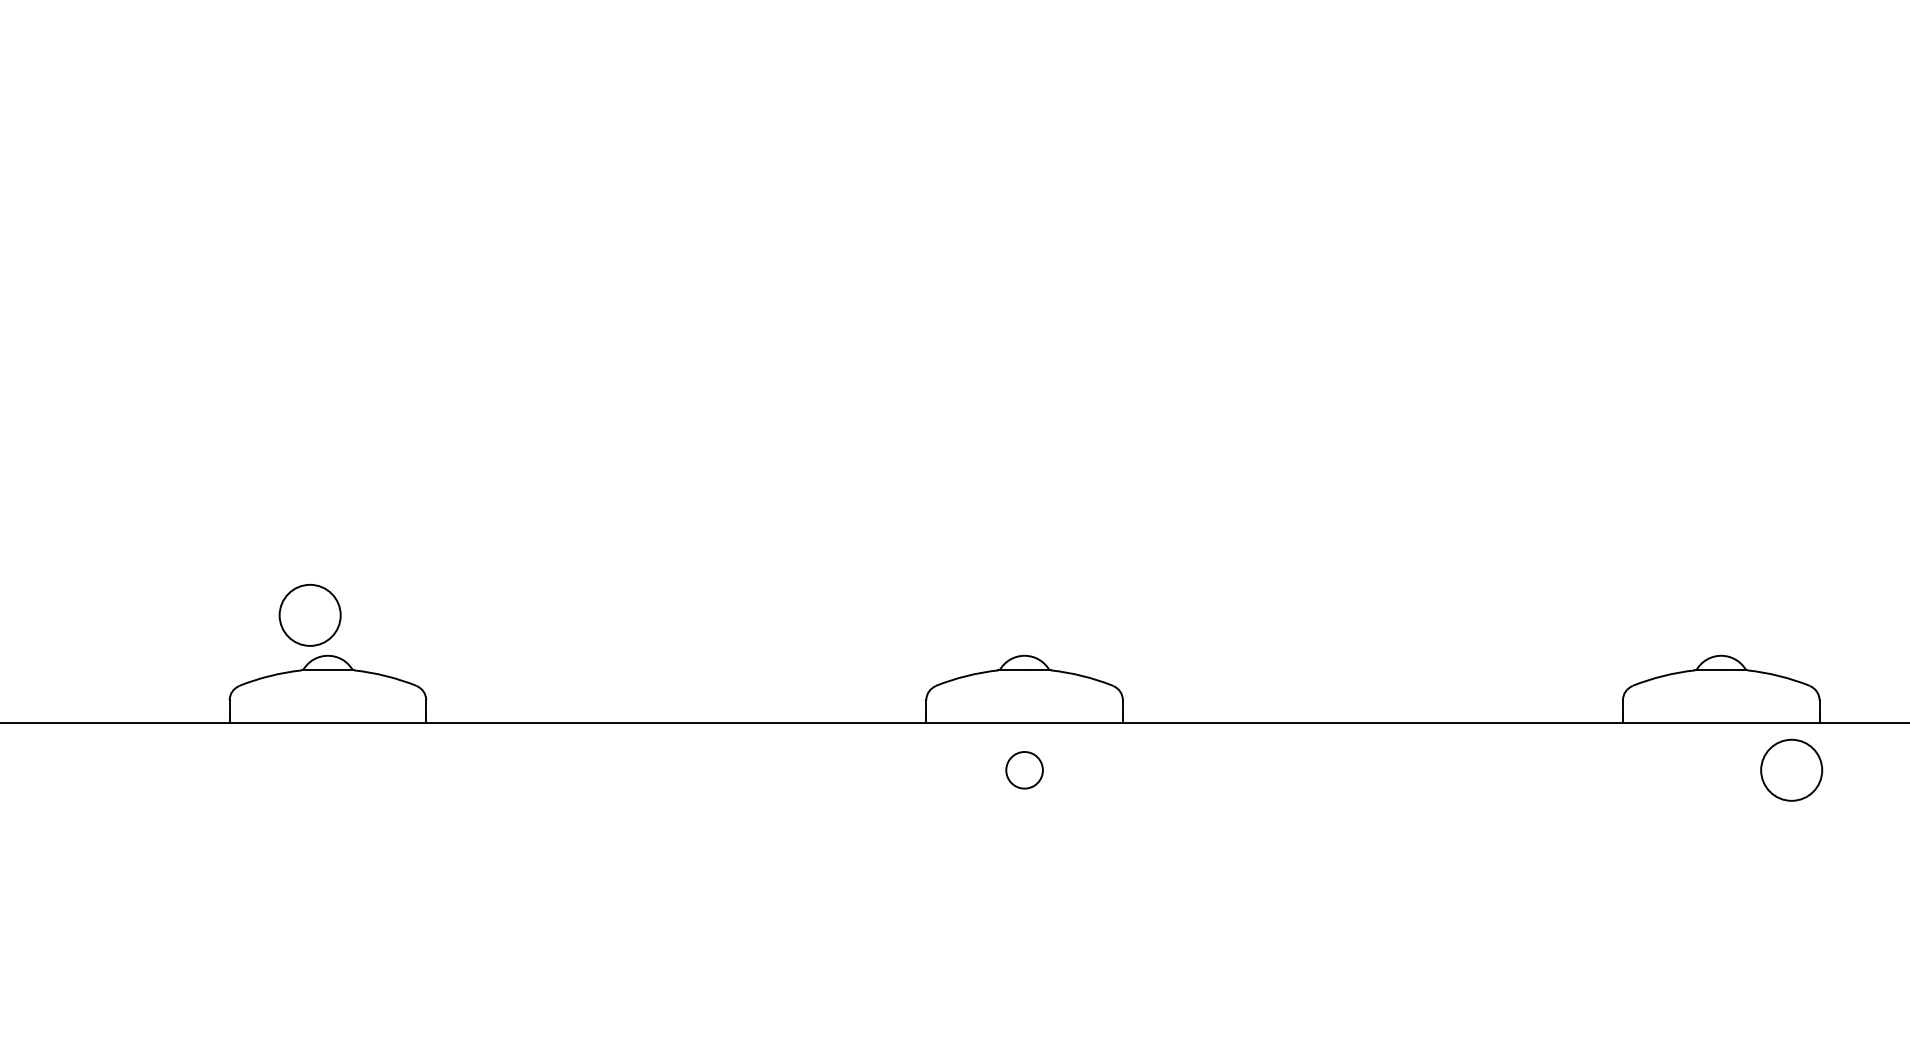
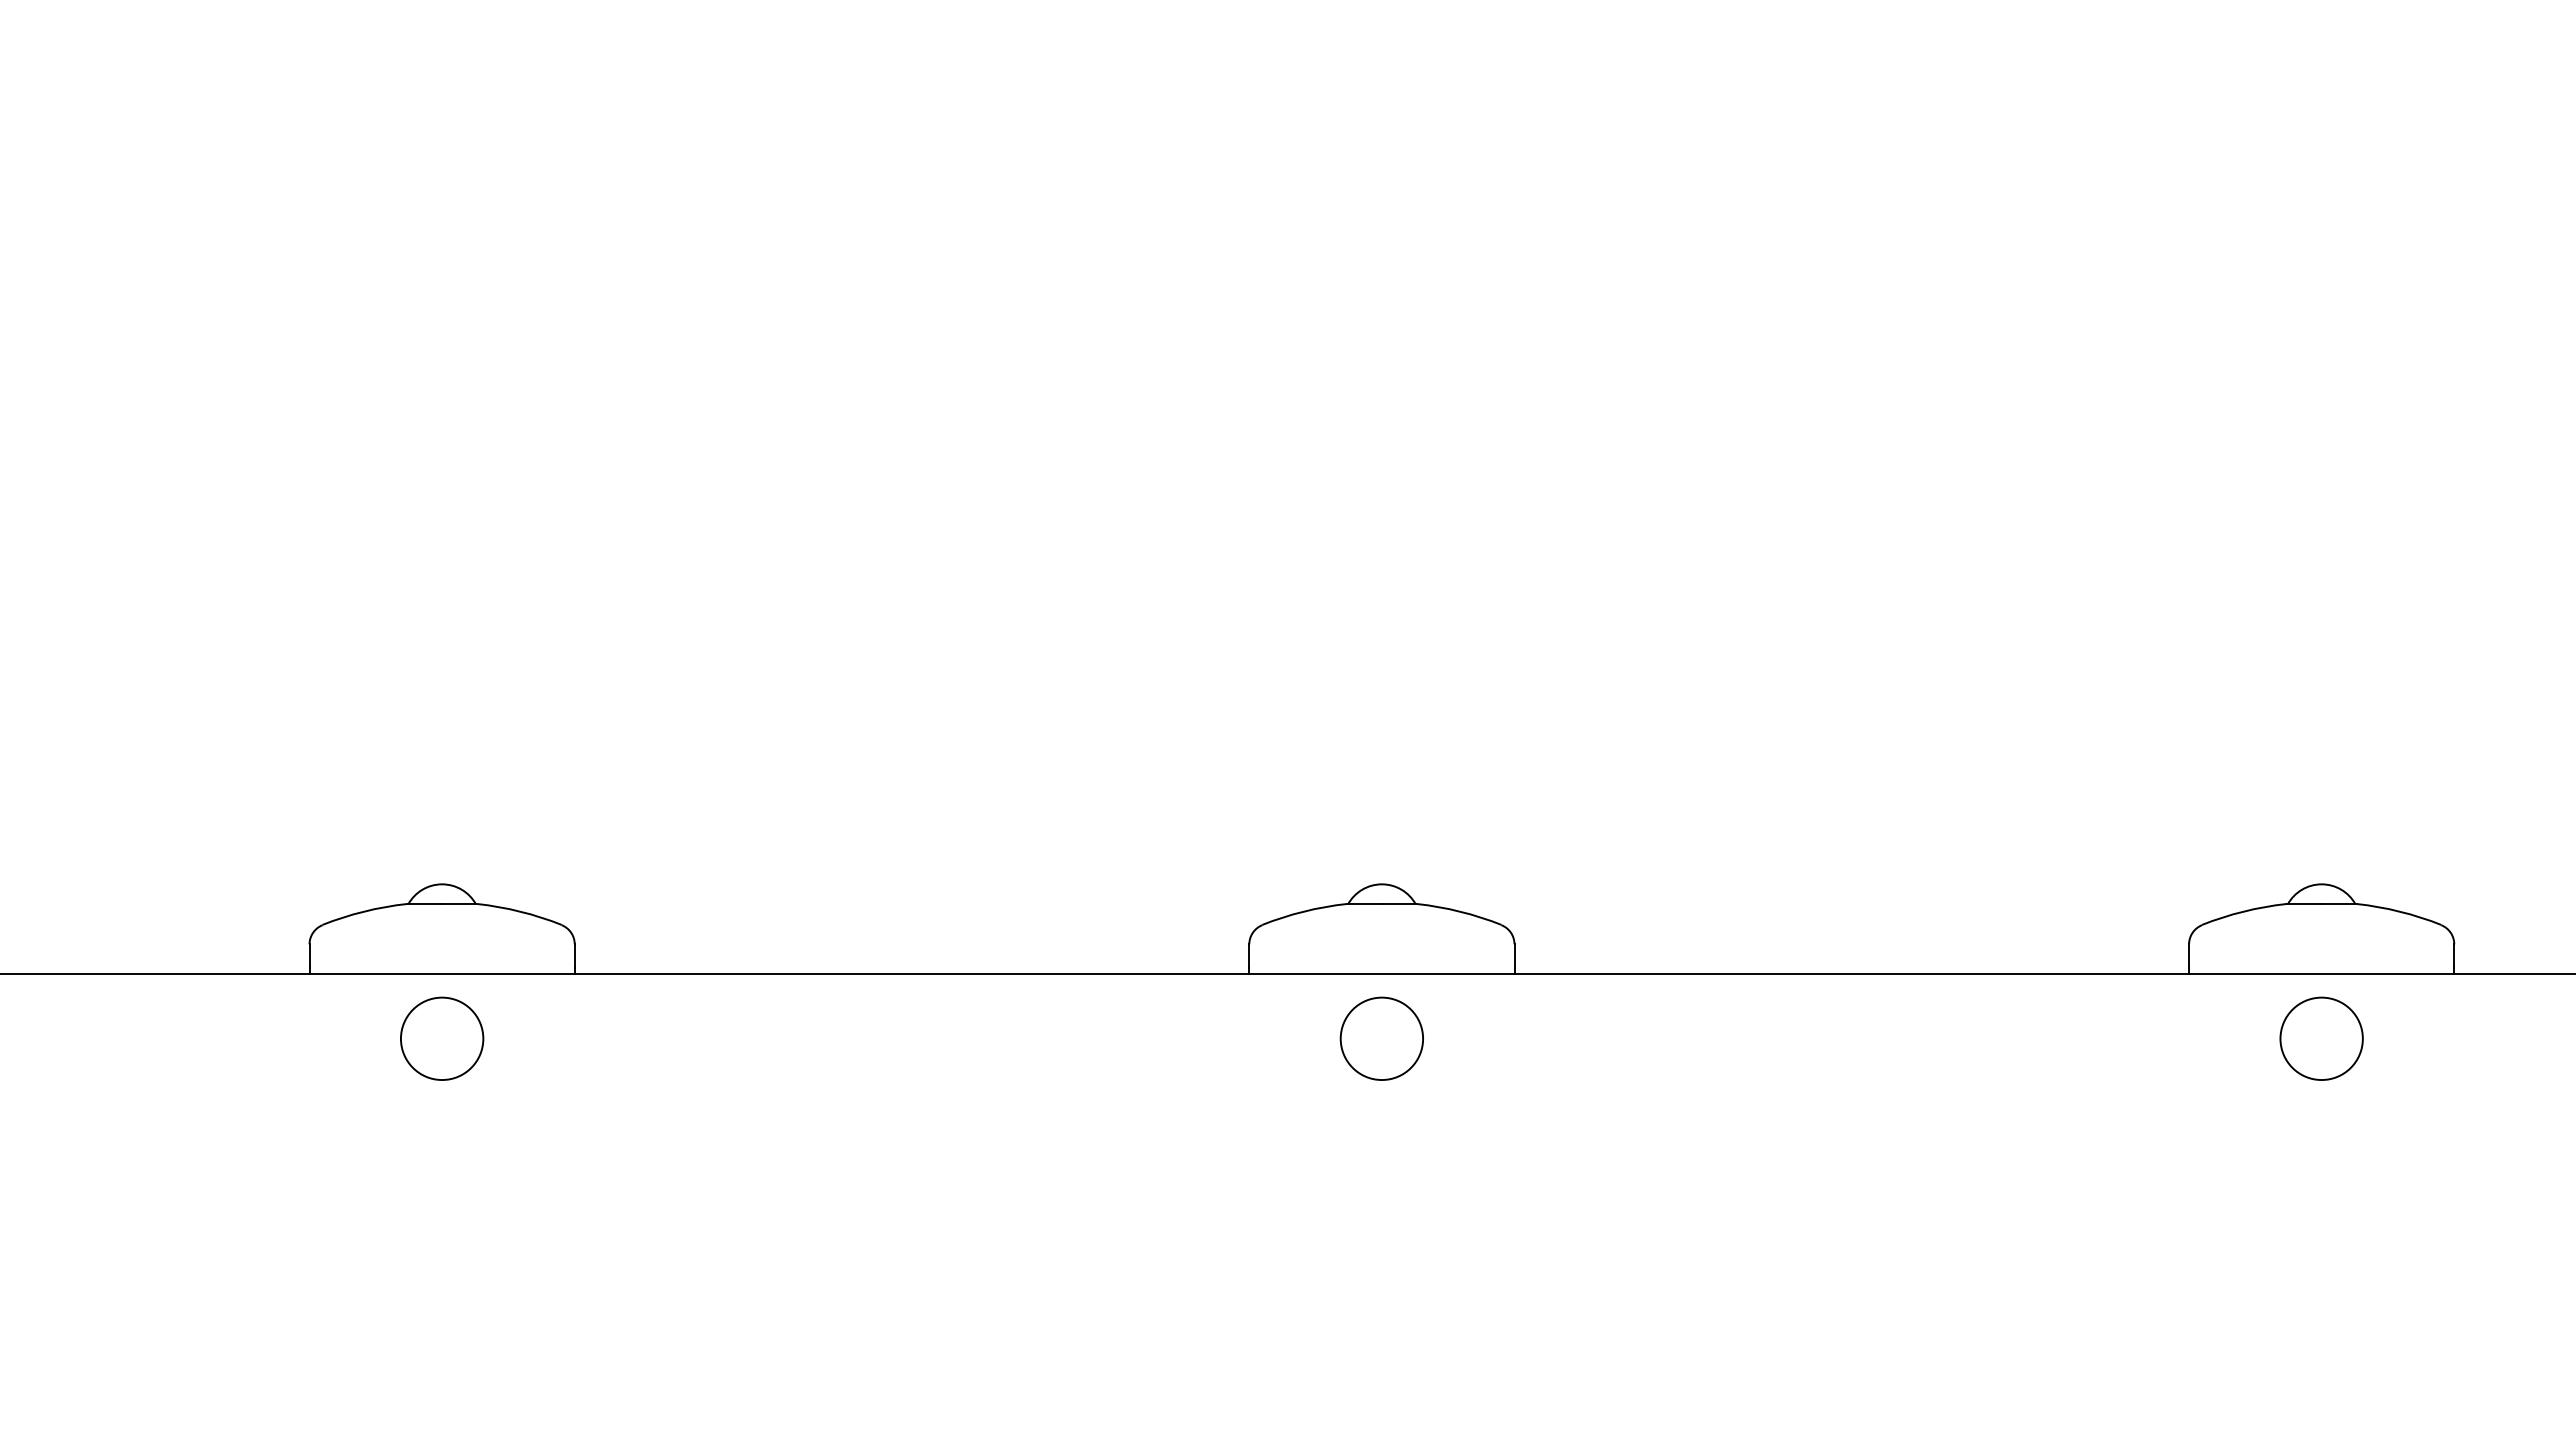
circle: (310, 615) -> (442, 1038), moved
circle: (1024, 770) -> (1381, 1038), size x1.67
circle: (1791, 770) -> (2321, 1038), moved

